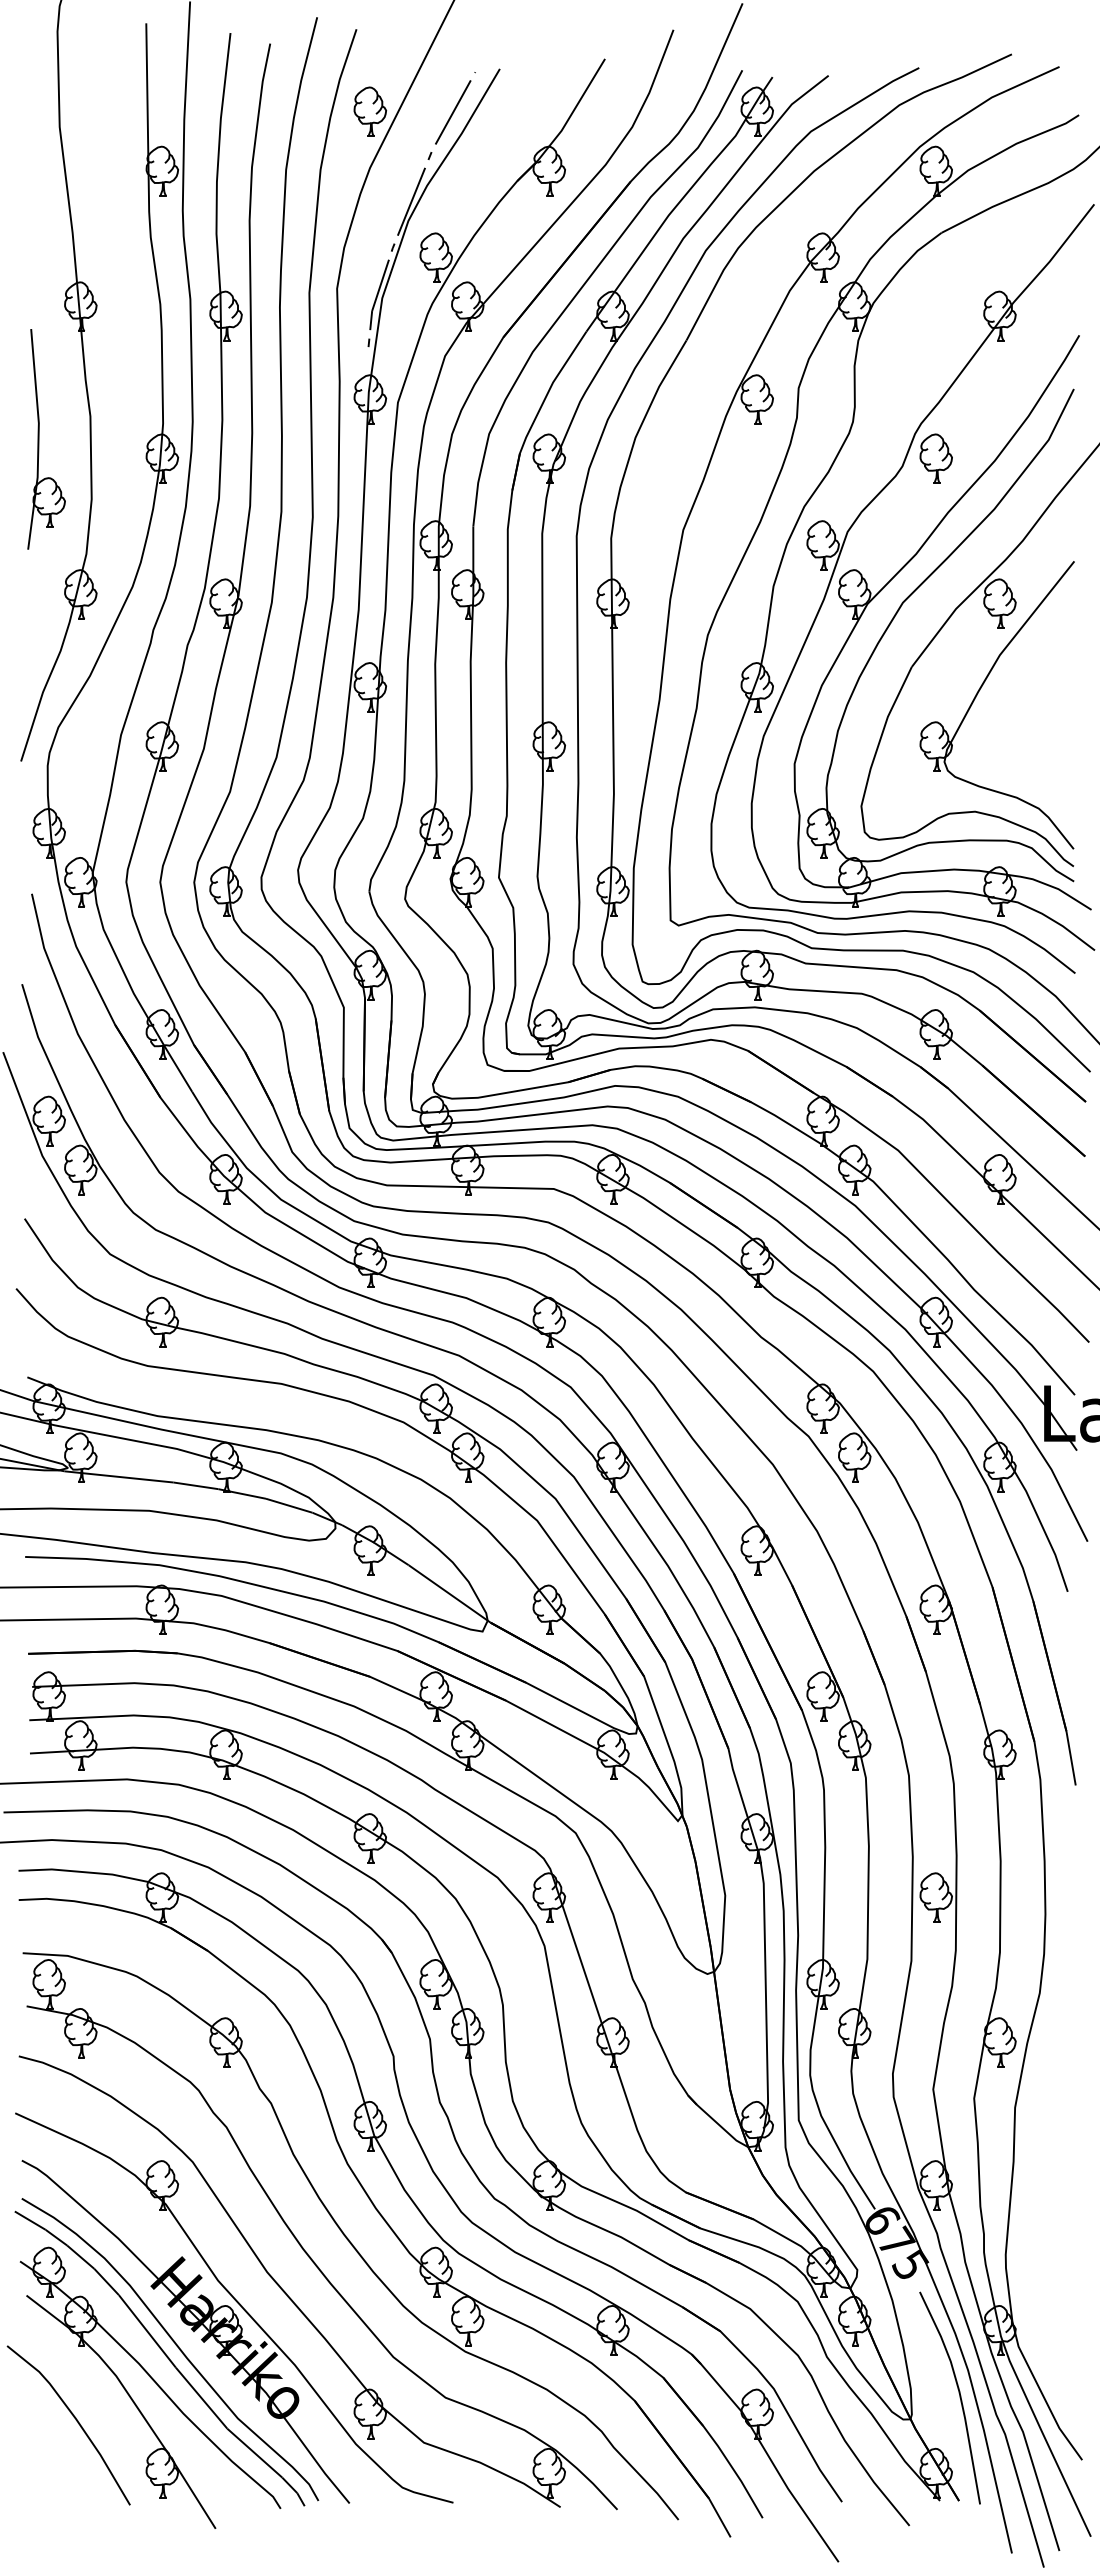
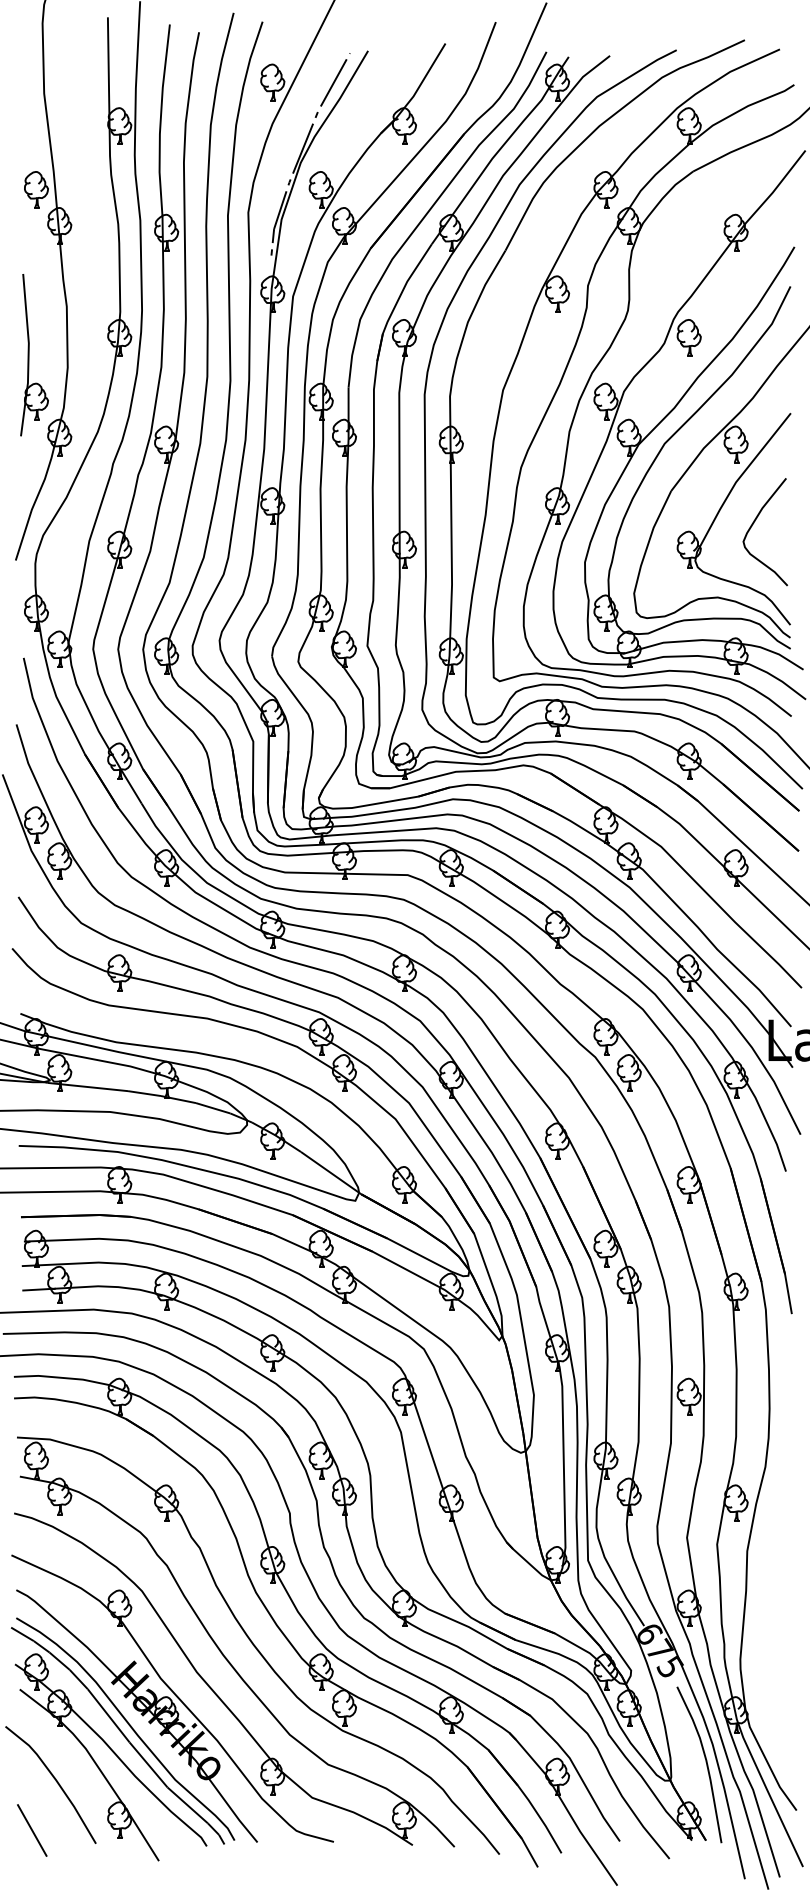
part: (48, 257) -> (35, 189), added
part: (39, 439) -> (29, 355), moved
curve: (1023, 712) -> (753, 524), added
line: (43, 2486) -> (32, 1829), added

